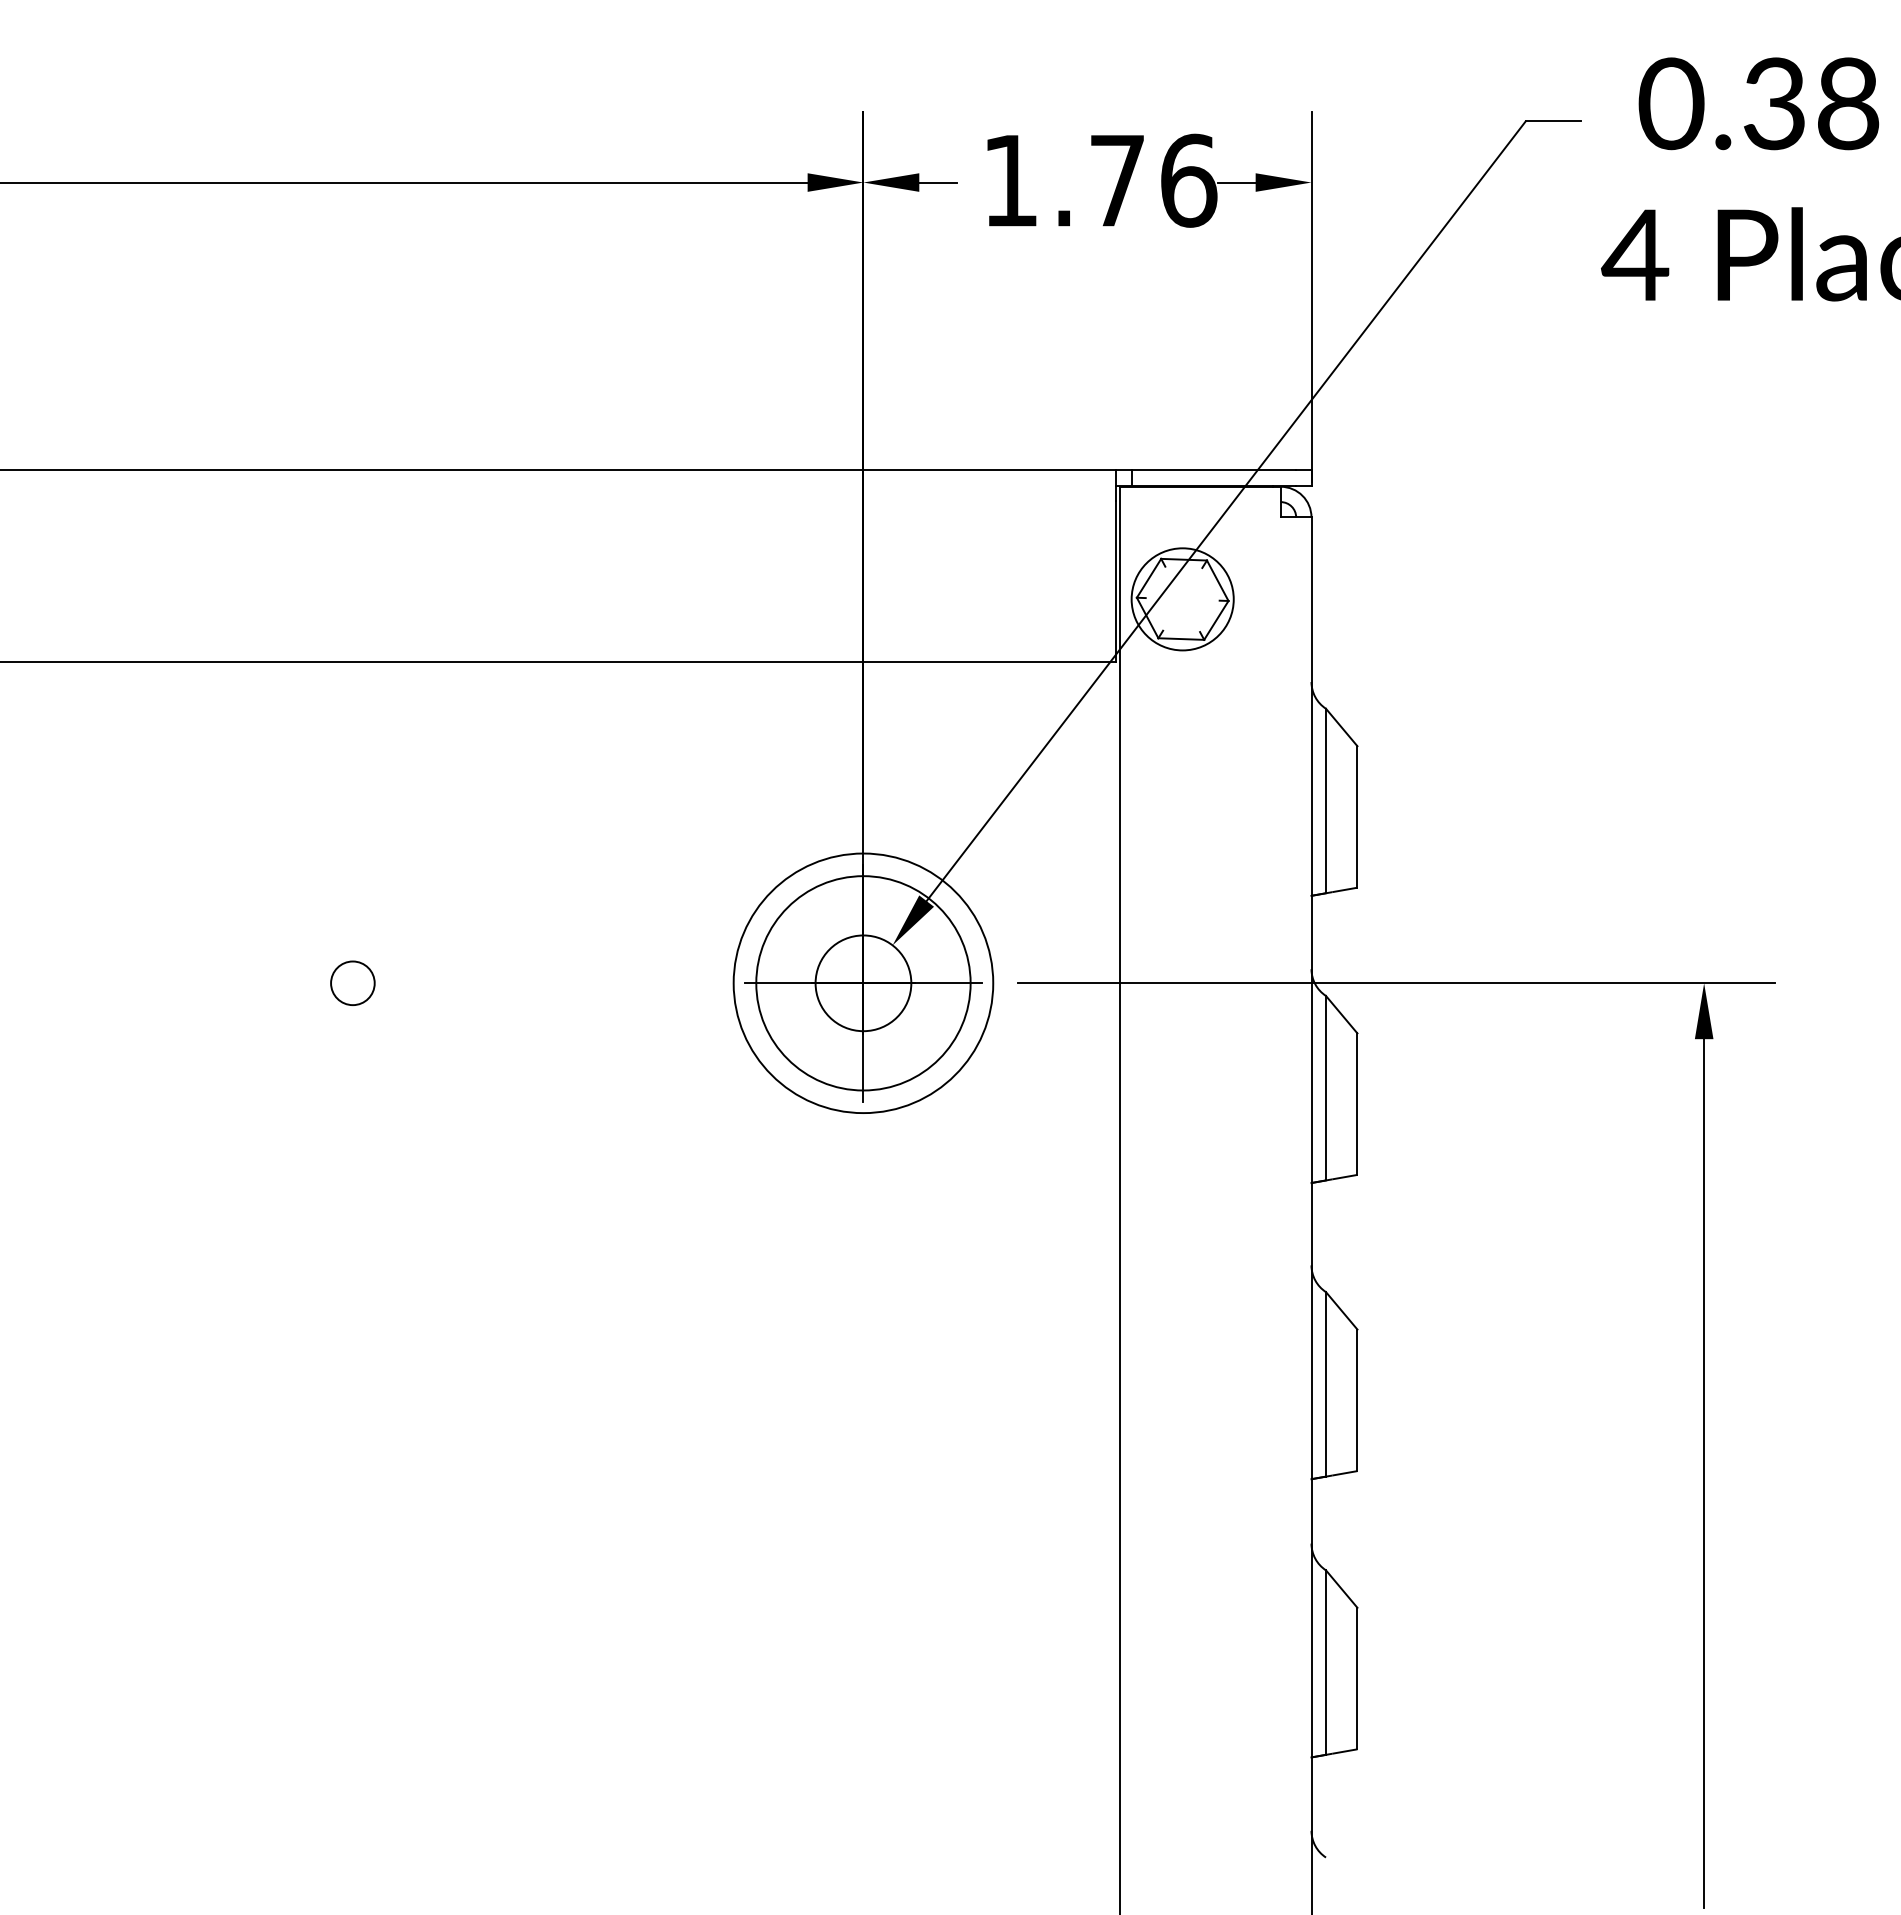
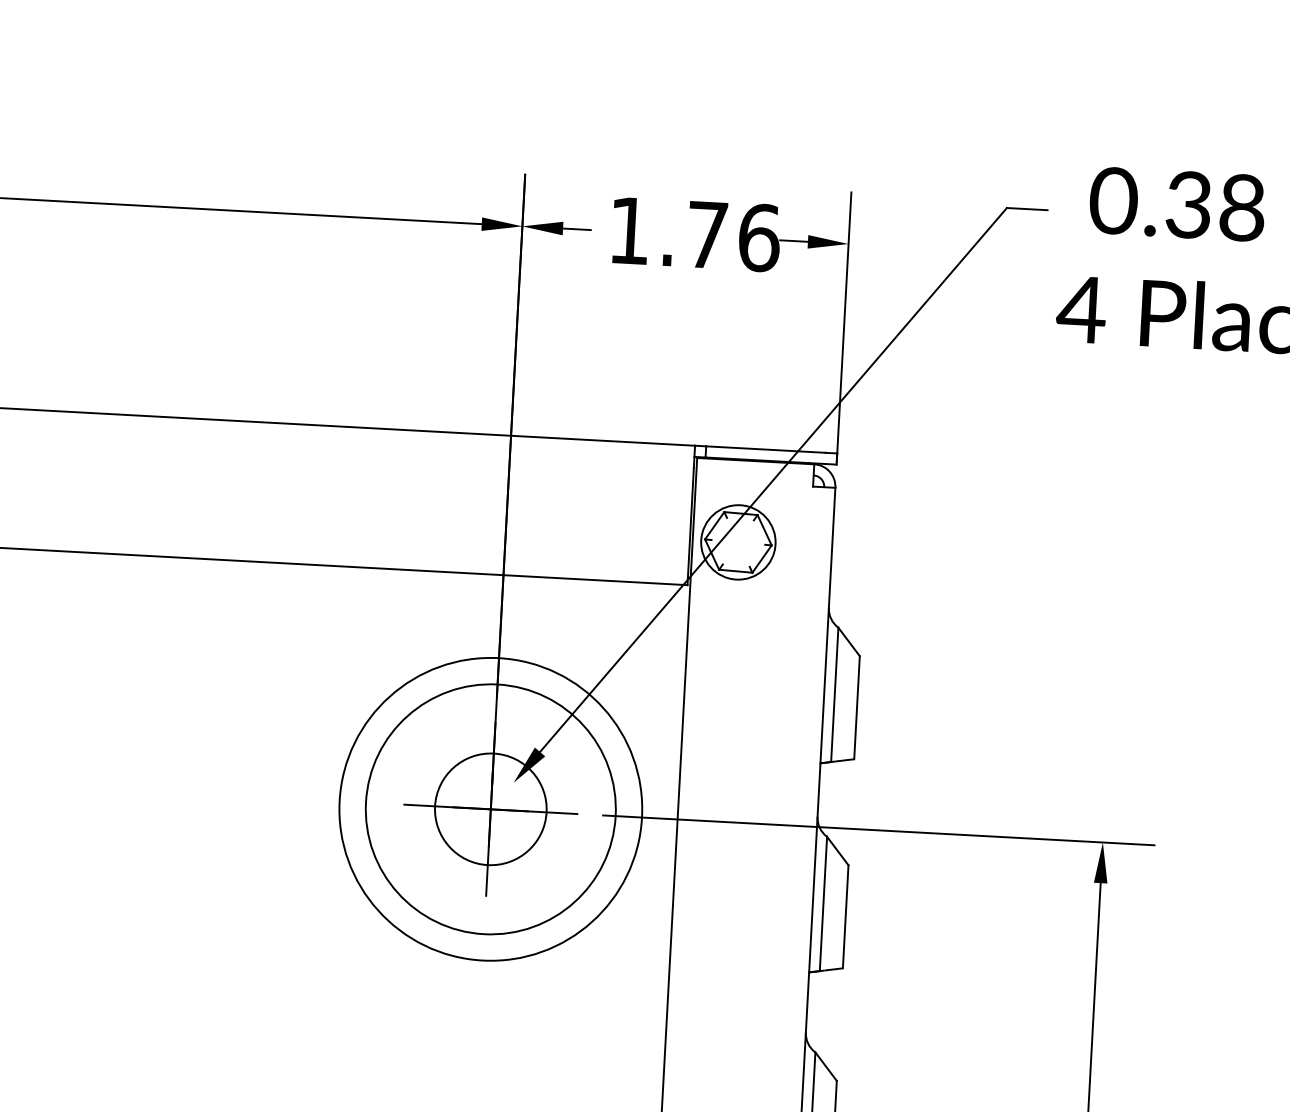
circle: (352, 982) -> (118, 788), removed
circle: (863, 983) -> (490, 809), size x1.6
circle: (863, 983) -> (490, 809), size x1.6
circle: (863, 983) -> (490, 809), size x1.6

